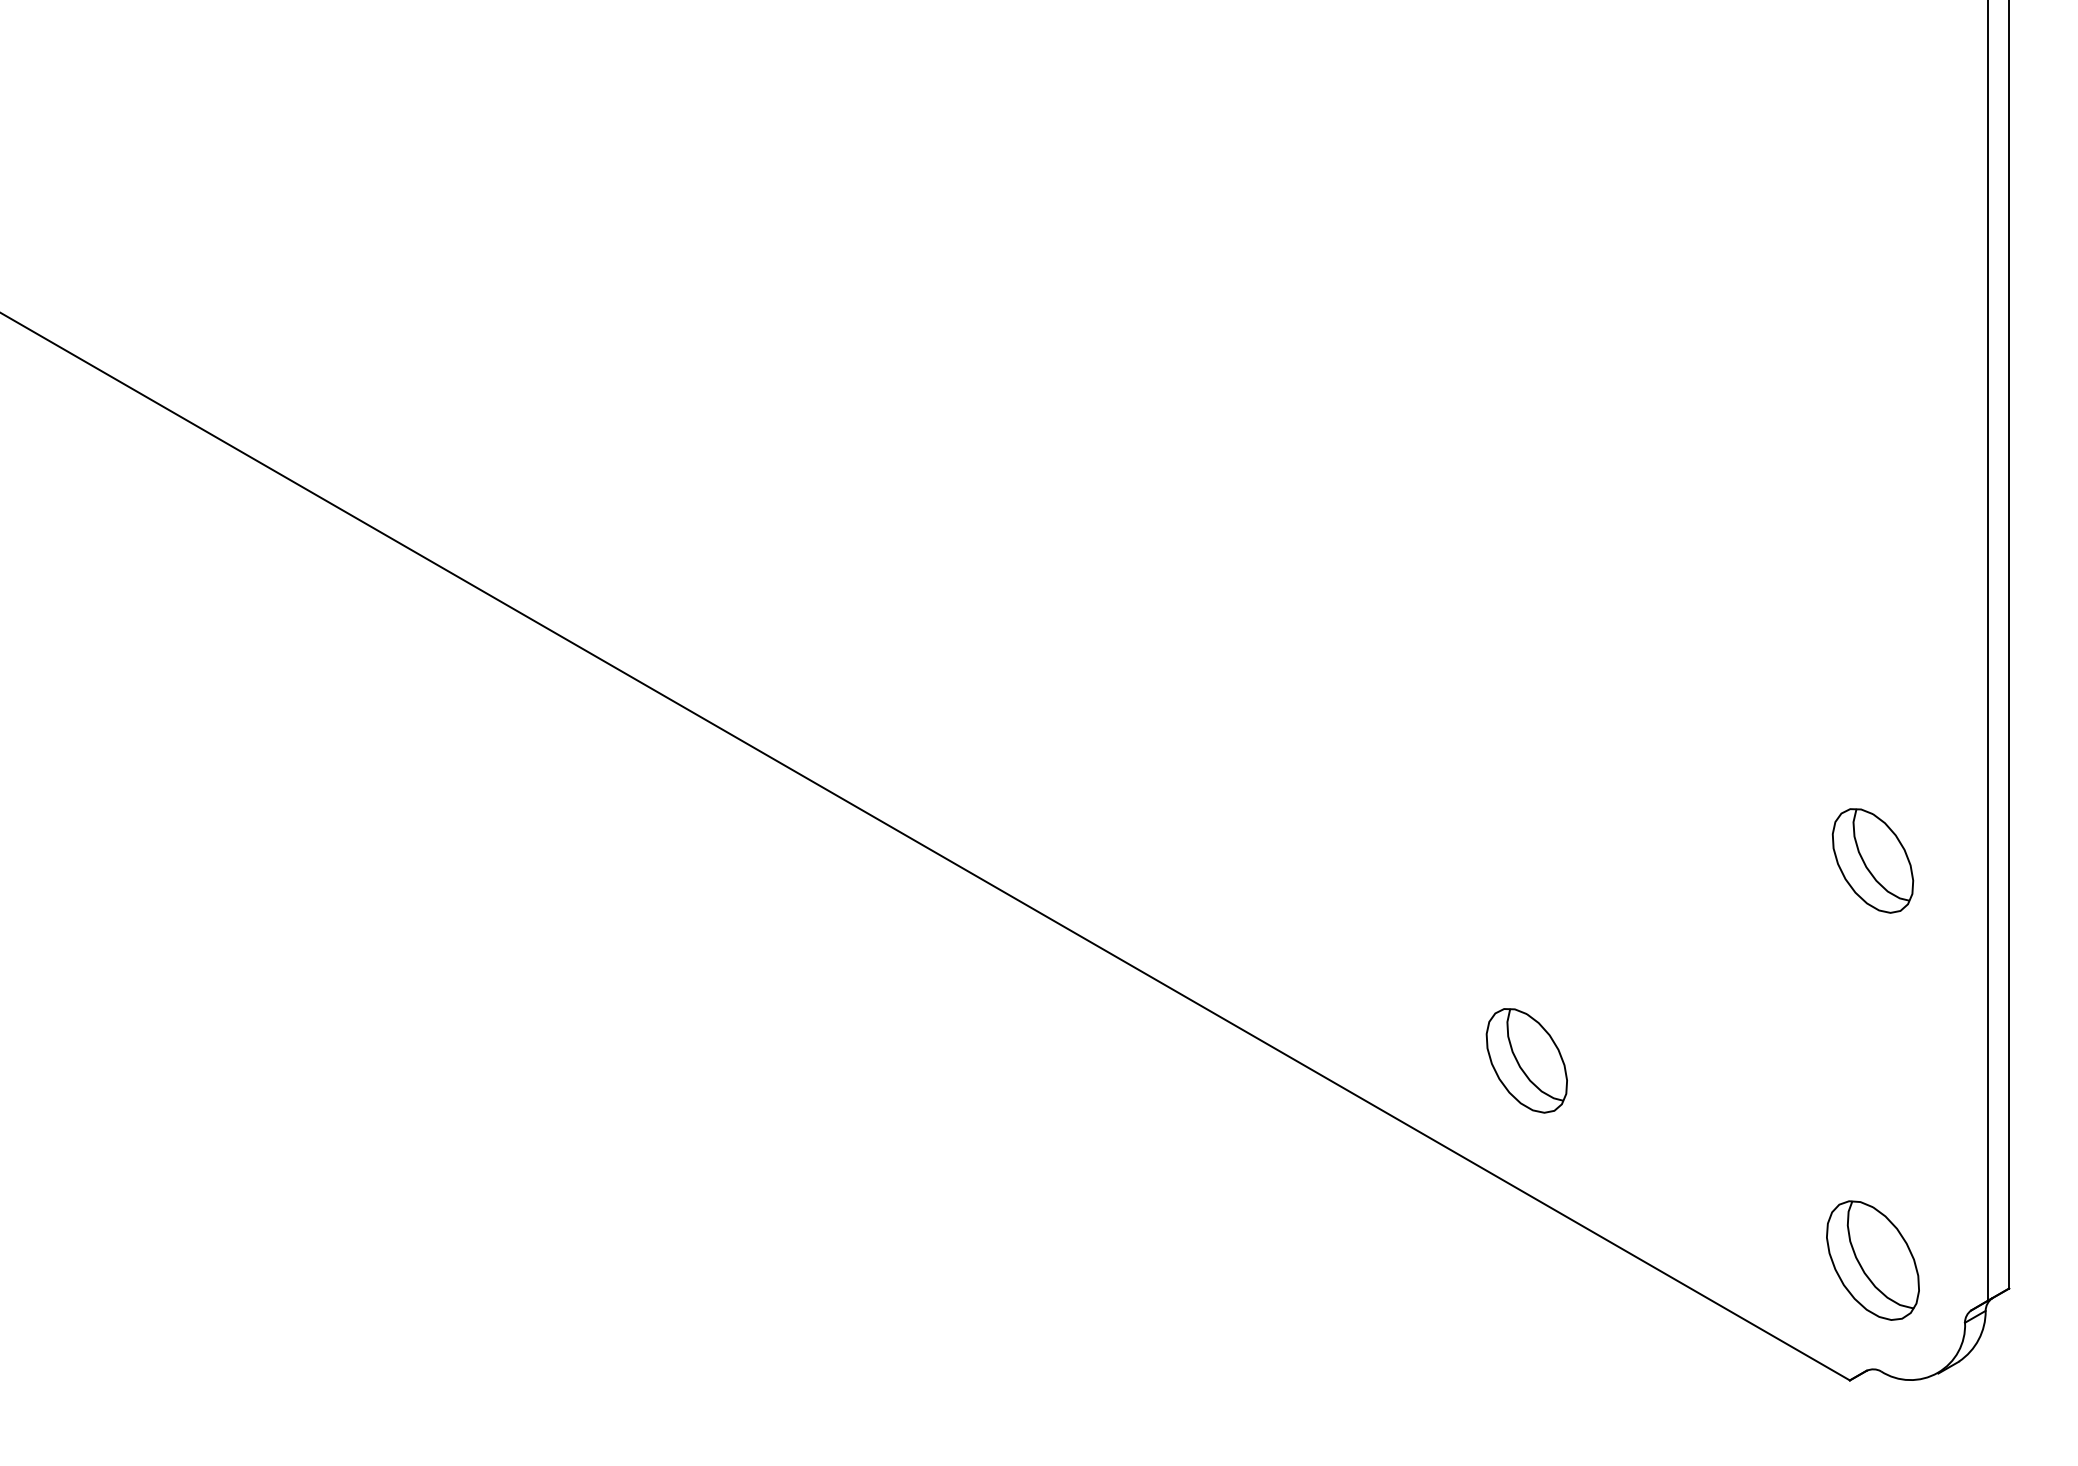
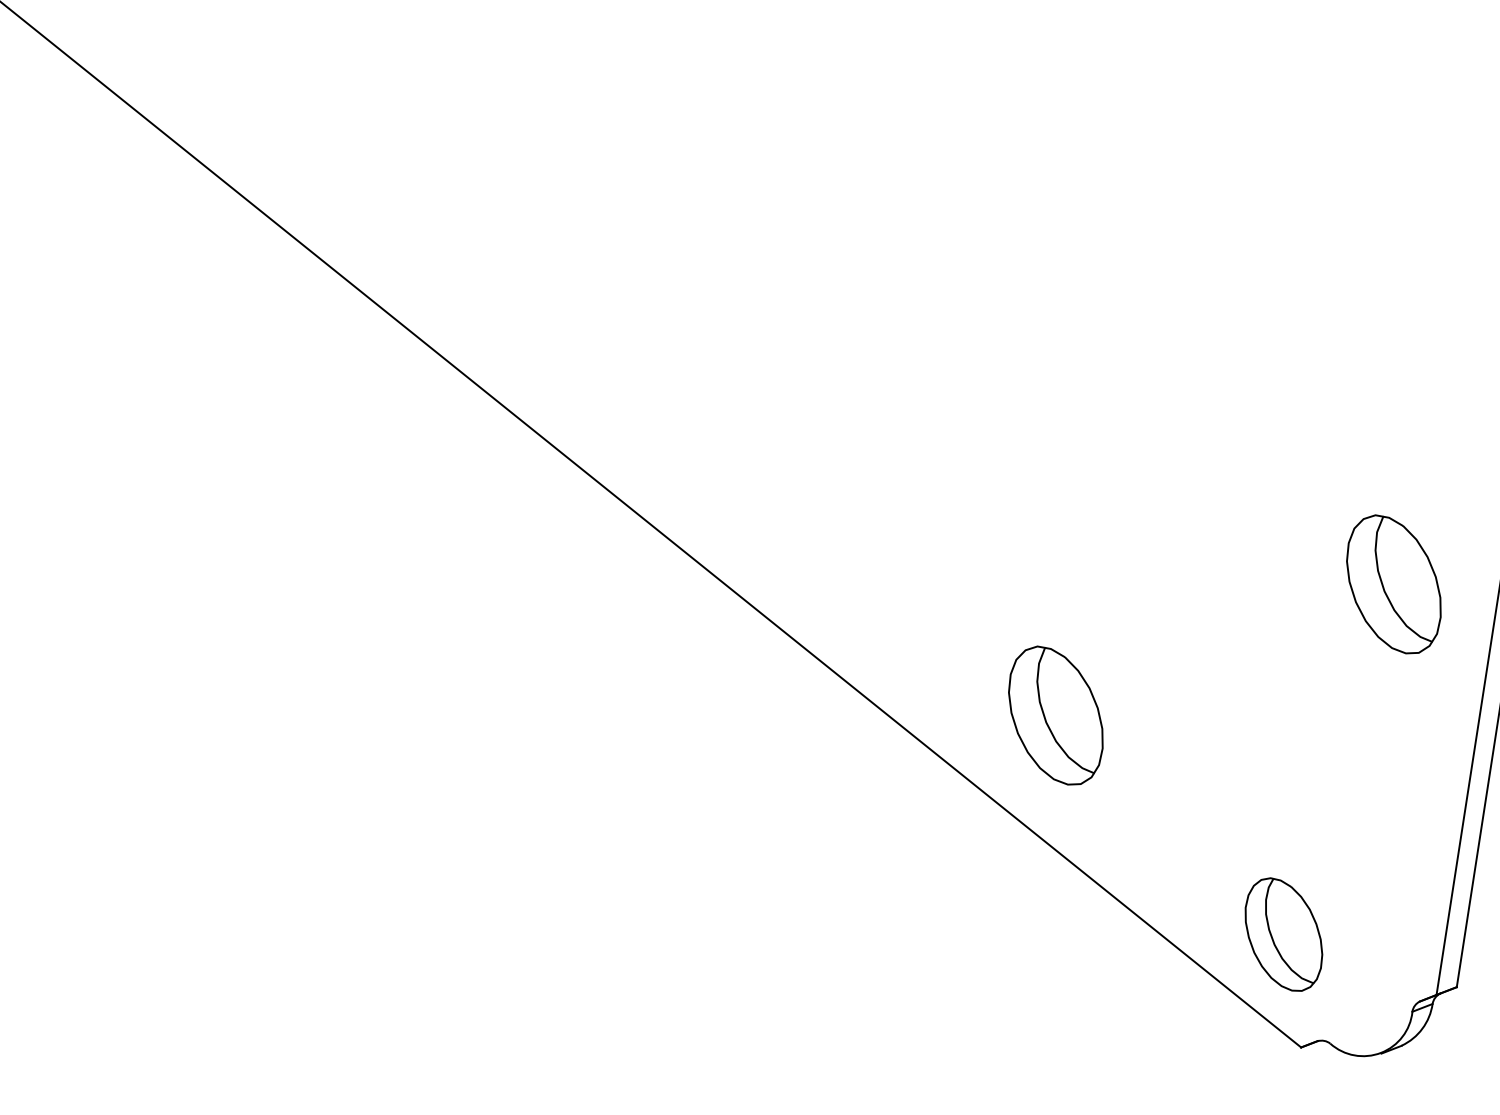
part: (1872, 860) -> (1393, 584), size x1.4
part: (1526, 1060) -> (1055, 715), size x1.4
part: (1872, 1260) -> (1283, 934), moved

